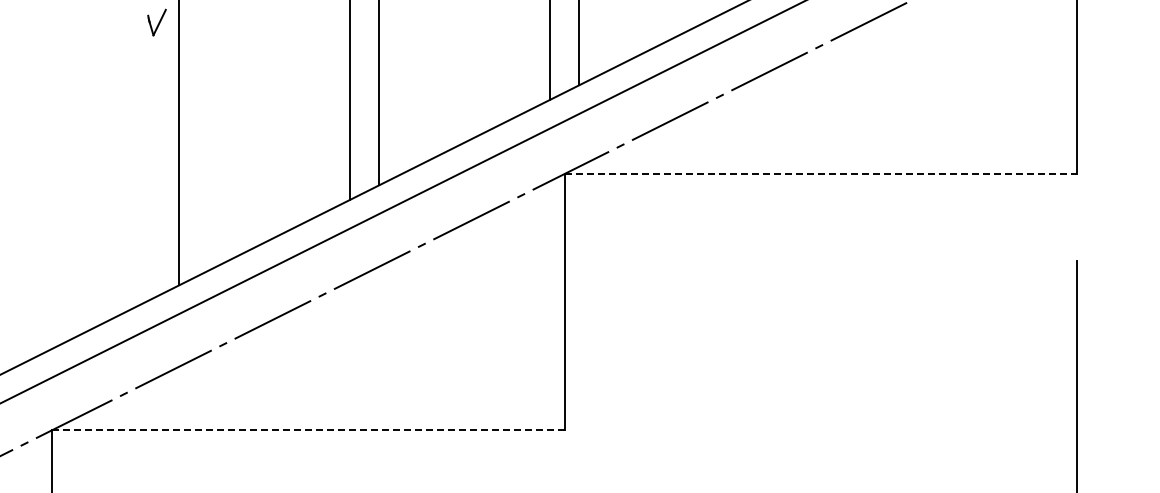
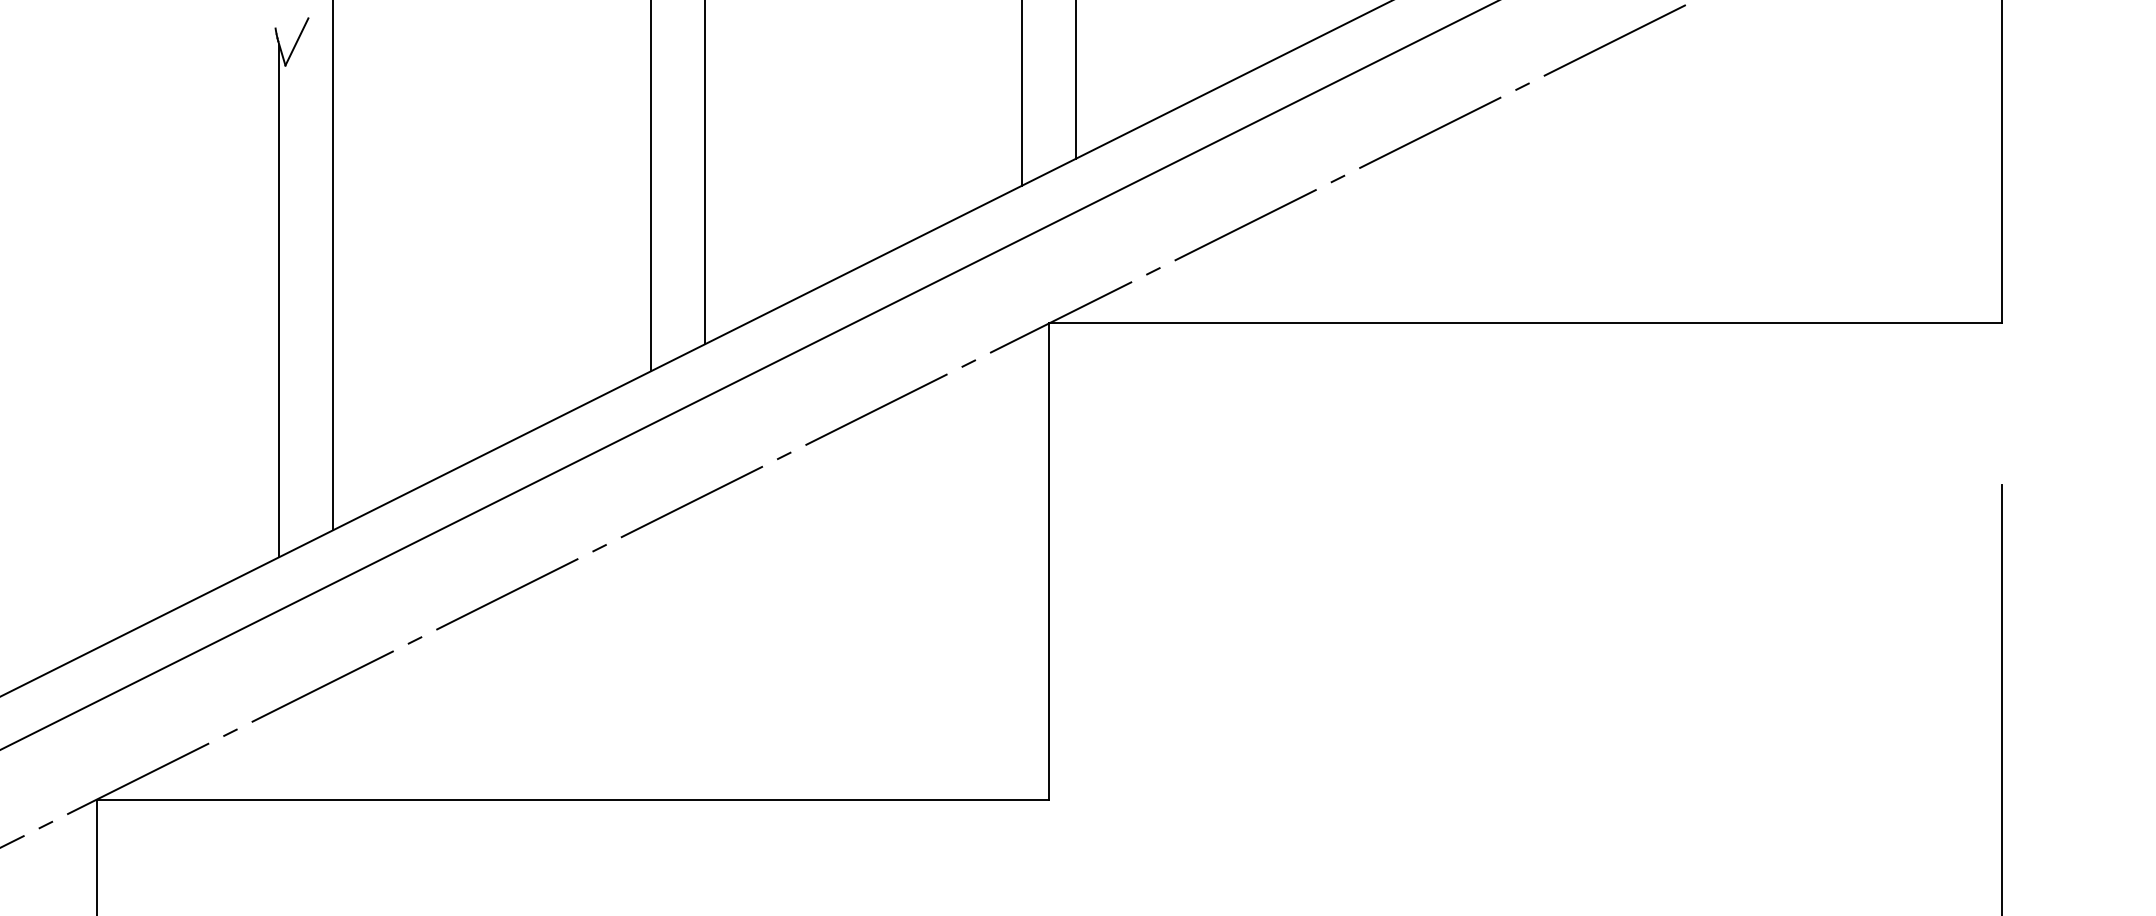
line: (150, 161) -> (279, 300), added
line: (821, 174) -> (1526, 324), dashed -> solid
line: (308, 430) -> (573, 799), dashed -> solid

